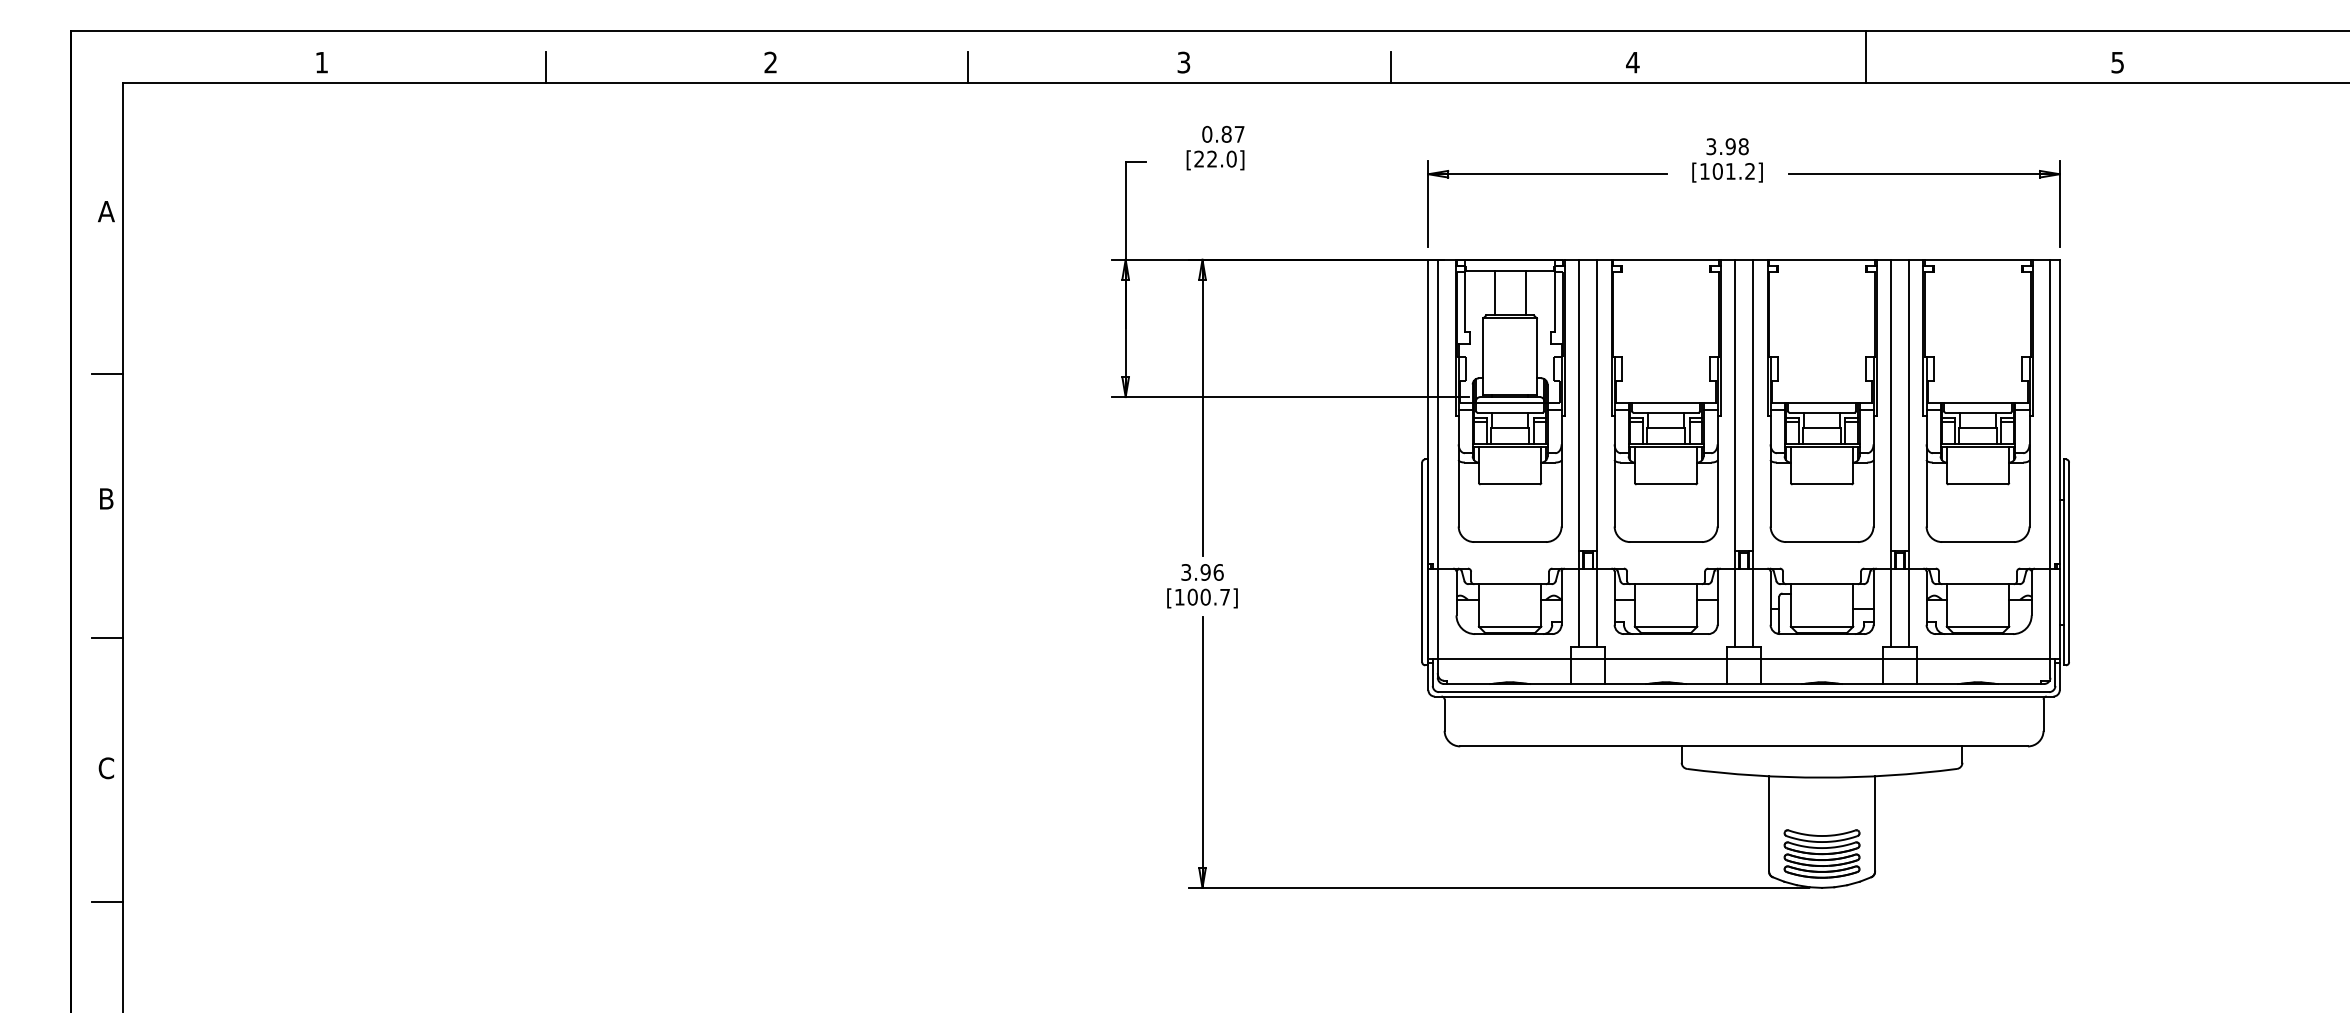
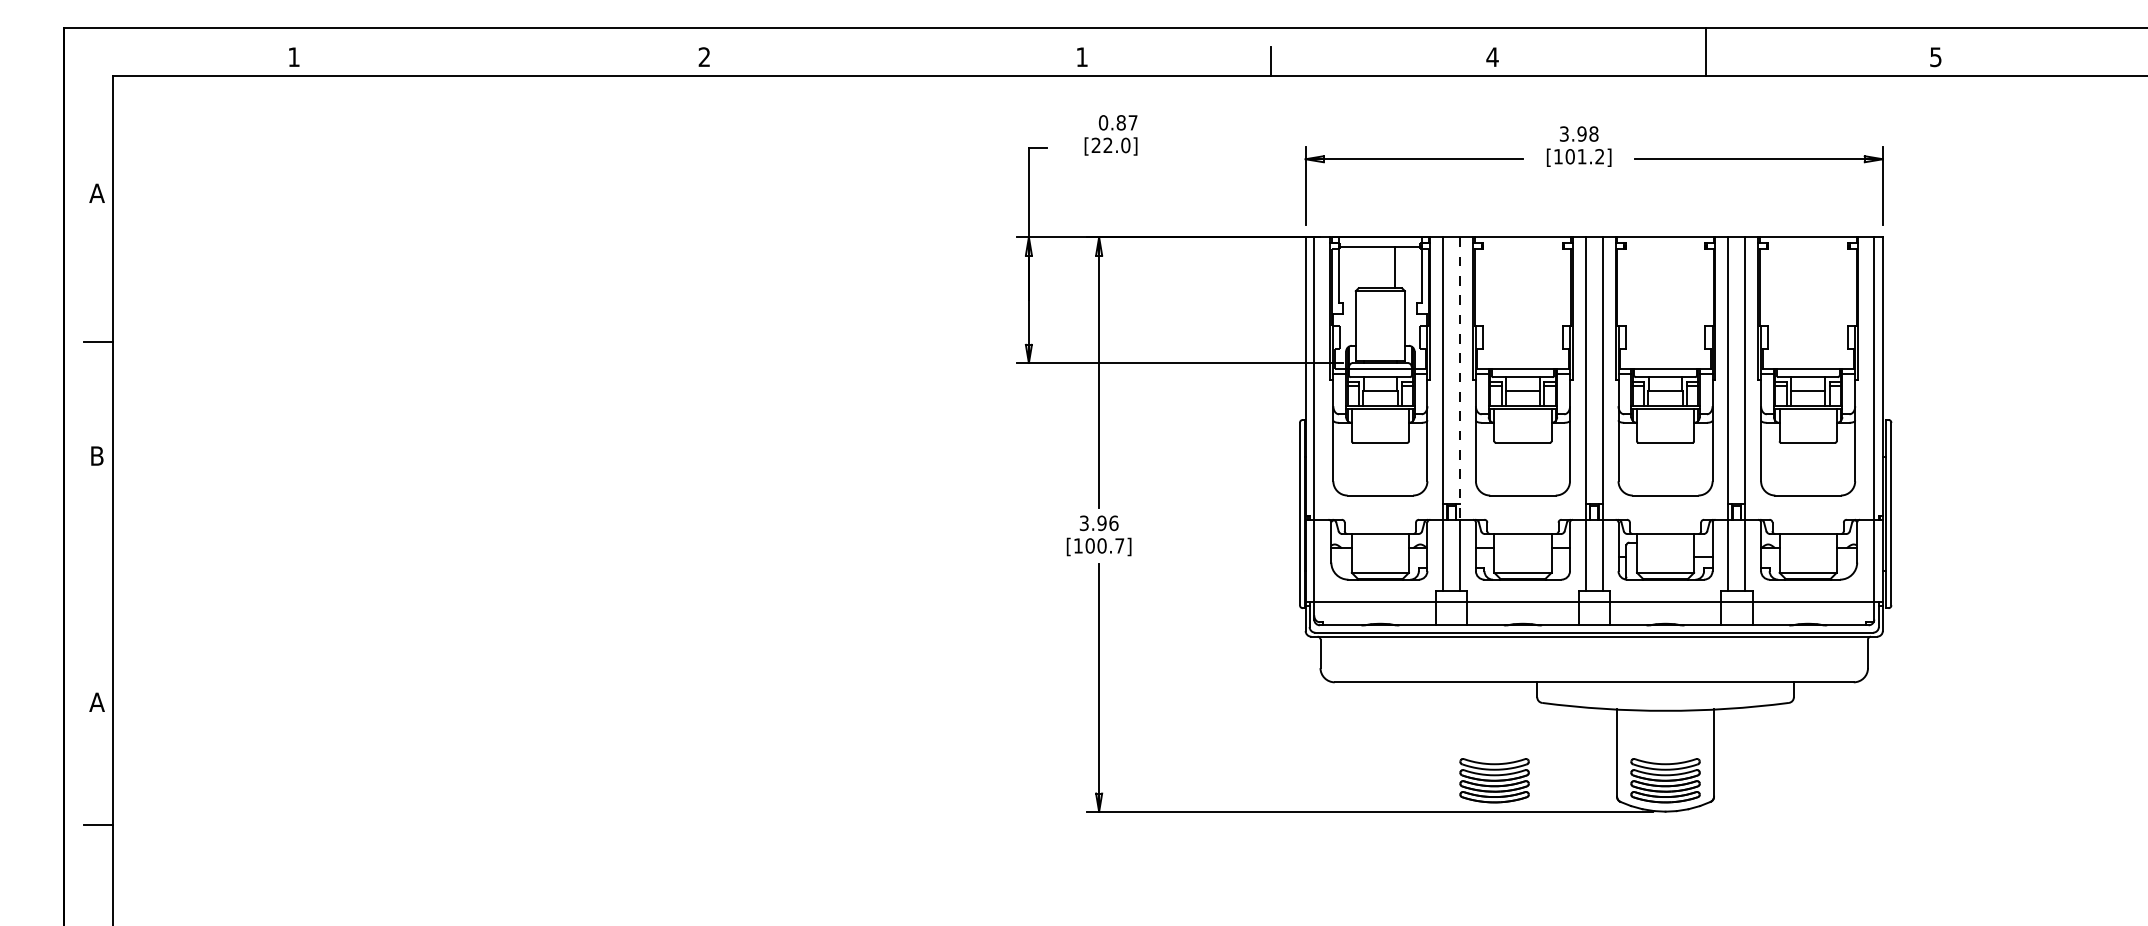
text: (1183, 62) -> (1081, 57), 3 -> 1
line: (545, 67) -> (498, 61), removed
line: (968, 67) -> (885, 61), removed
line: (1494, 292) -> (1366, 267), removed
line: (1597, 414) -> (1460, 378), solid -> dashed
line: (107, 637) -> (98, 582), removed
text: (105, 768) -> (96, 702), C -> A
part: (1634, 853) -> (1494, 780), added

